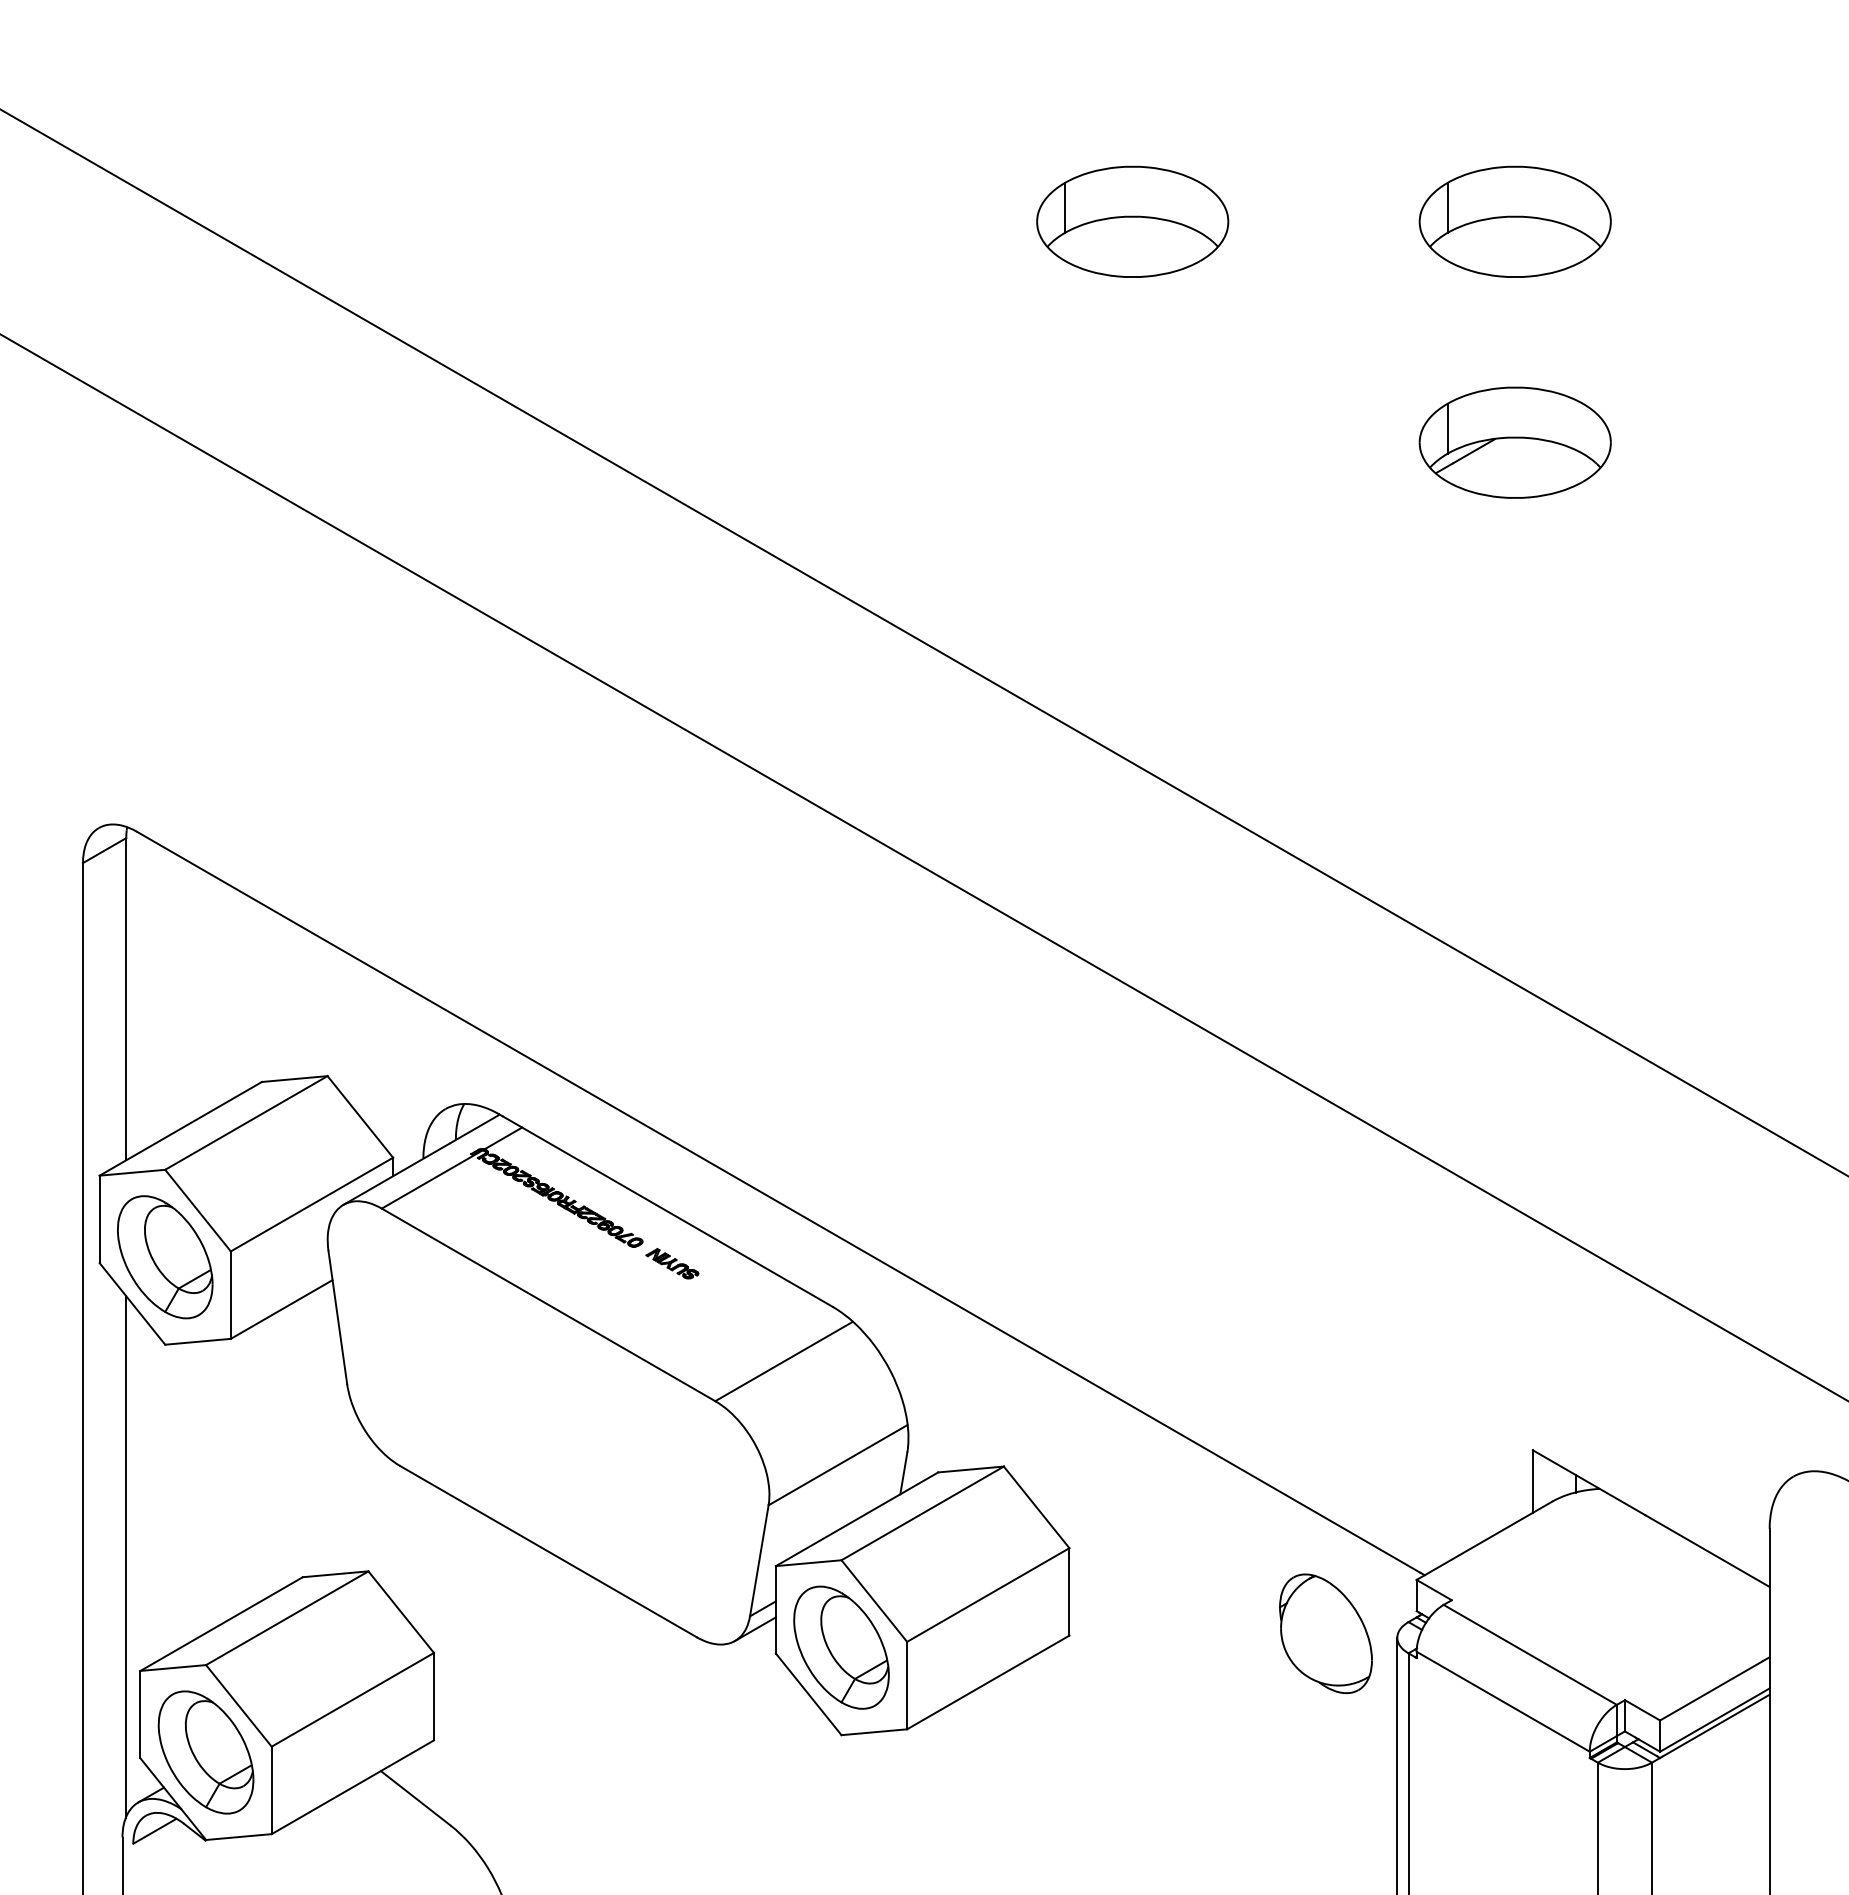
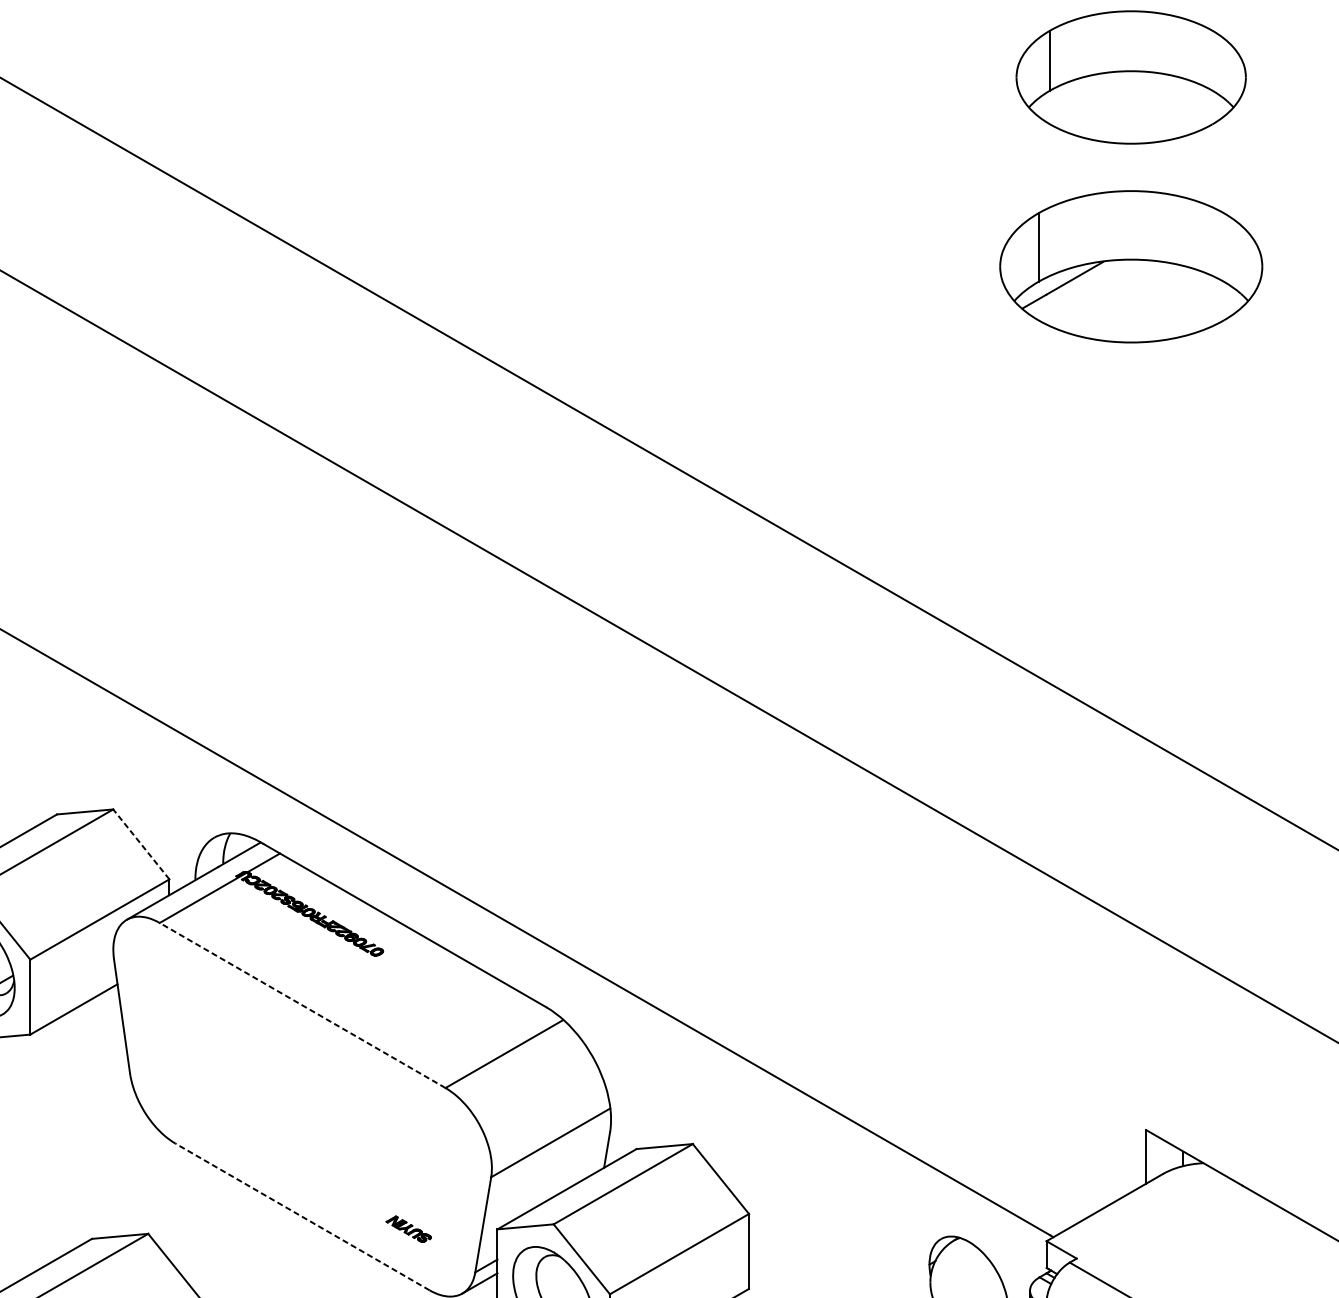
part: (1132, 221) -> (803, 77), removed
part: (1514, 221) -> (1130, 77), size x1.4
part: (1514, 442) -> (1130, 266), size x1.6
line: (360, 1116) -> (141, 844), solid -> dashed
part: (672, 1263) -> (408, 1228), moved
line: (548, 1304) -> (302, 1005), solid -> dashed
line: (548, 1551) -> (302, 1216), solid -> dashed

